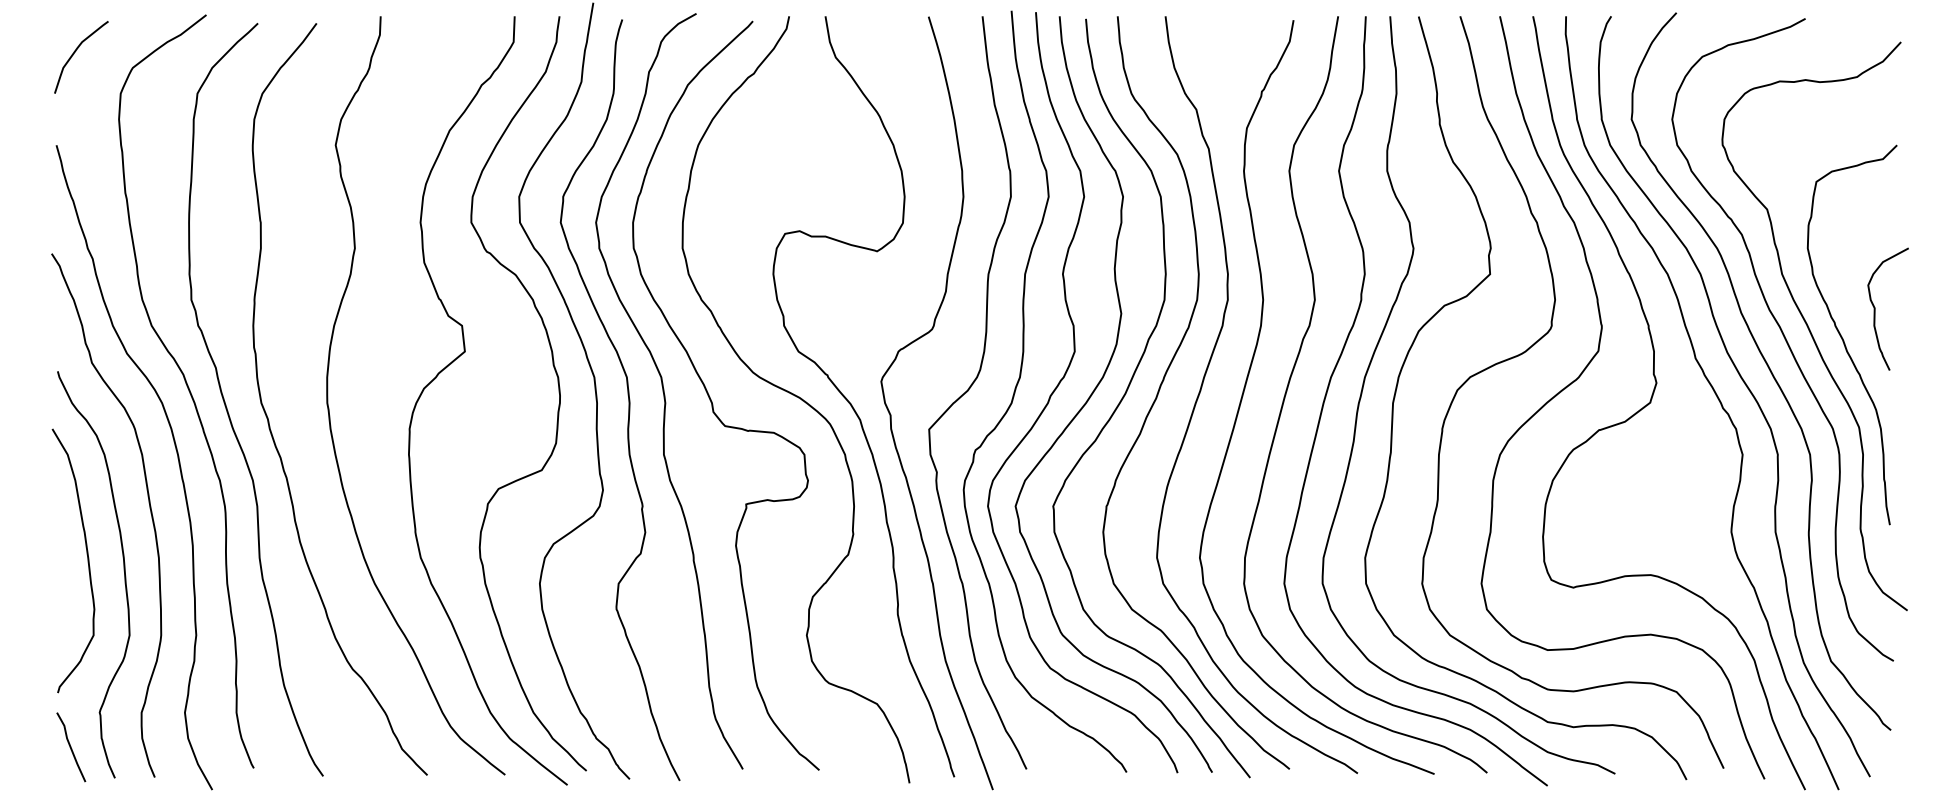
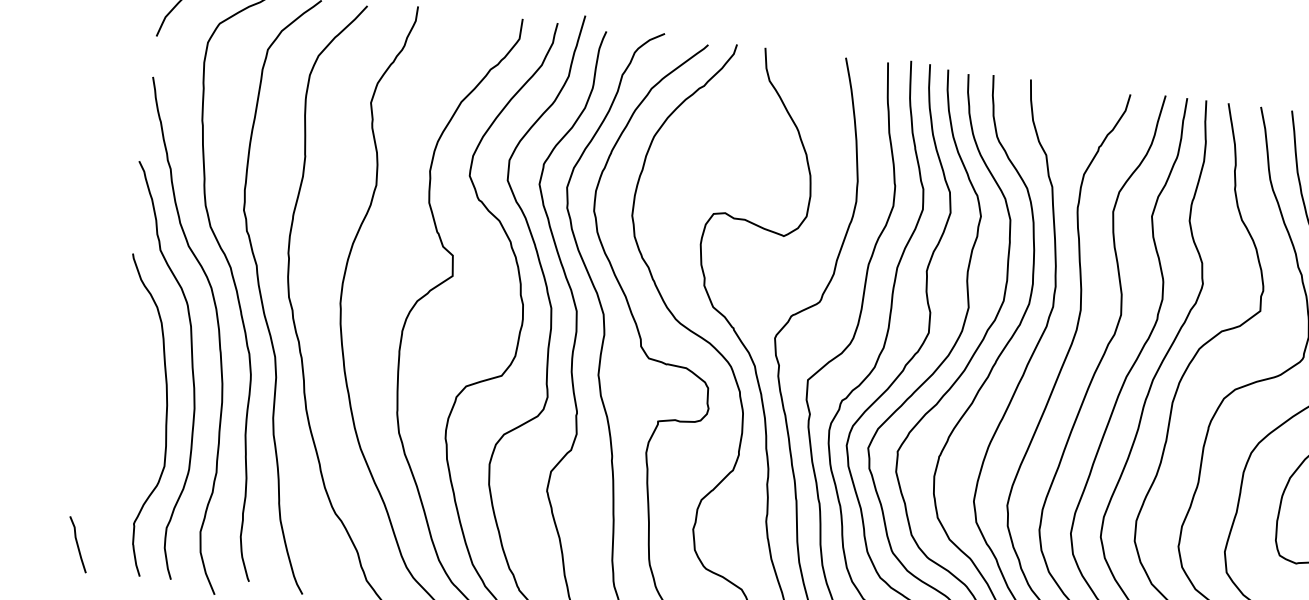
curve: (87, 560) -> (138, 404), removed
line: (71, 747) -> (78, 544), moved

